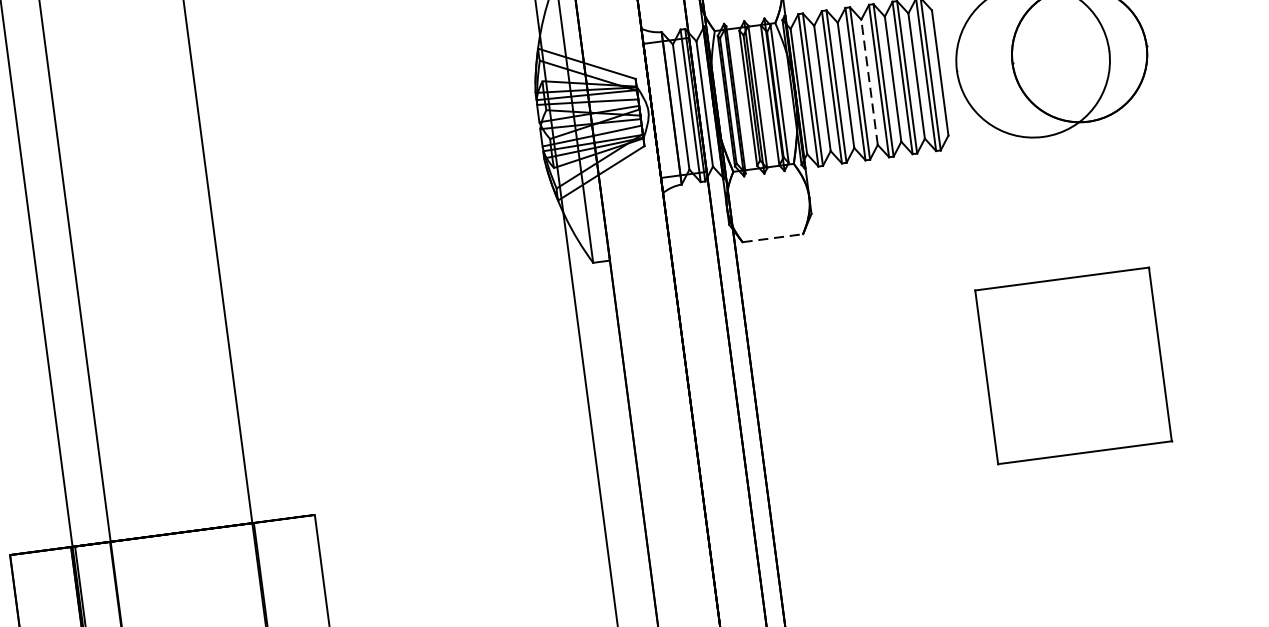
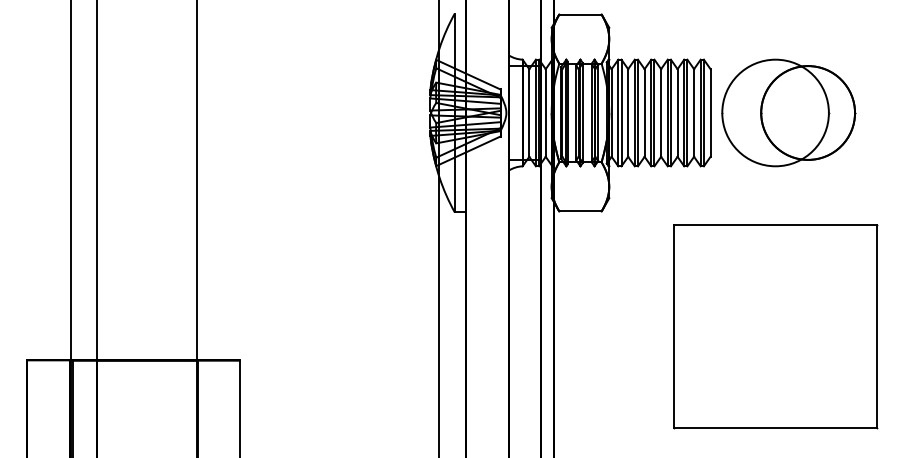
line: (870, 82) -> (661, 113), dashed -> solid
line: (772, 238) -> (580, 211), dashed -> solid
part: (1073, 365) -> (775, 326), size x1.67

